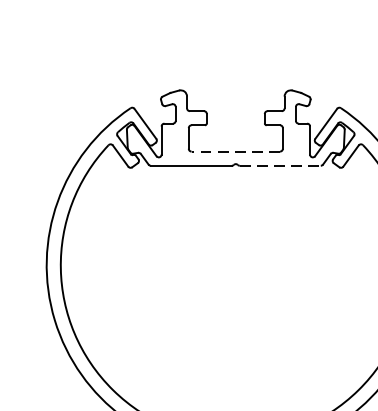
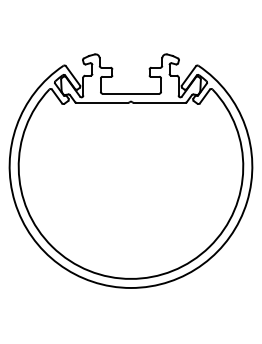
line: (235, 151) -> (130, 93), dashed -> solid
line: (280, 165) -> (159, 102), dashed -> solid

